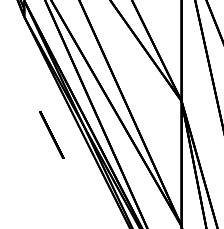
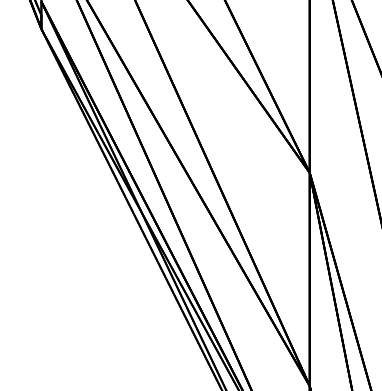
line: (51, 134) -> (87, 229), removed

